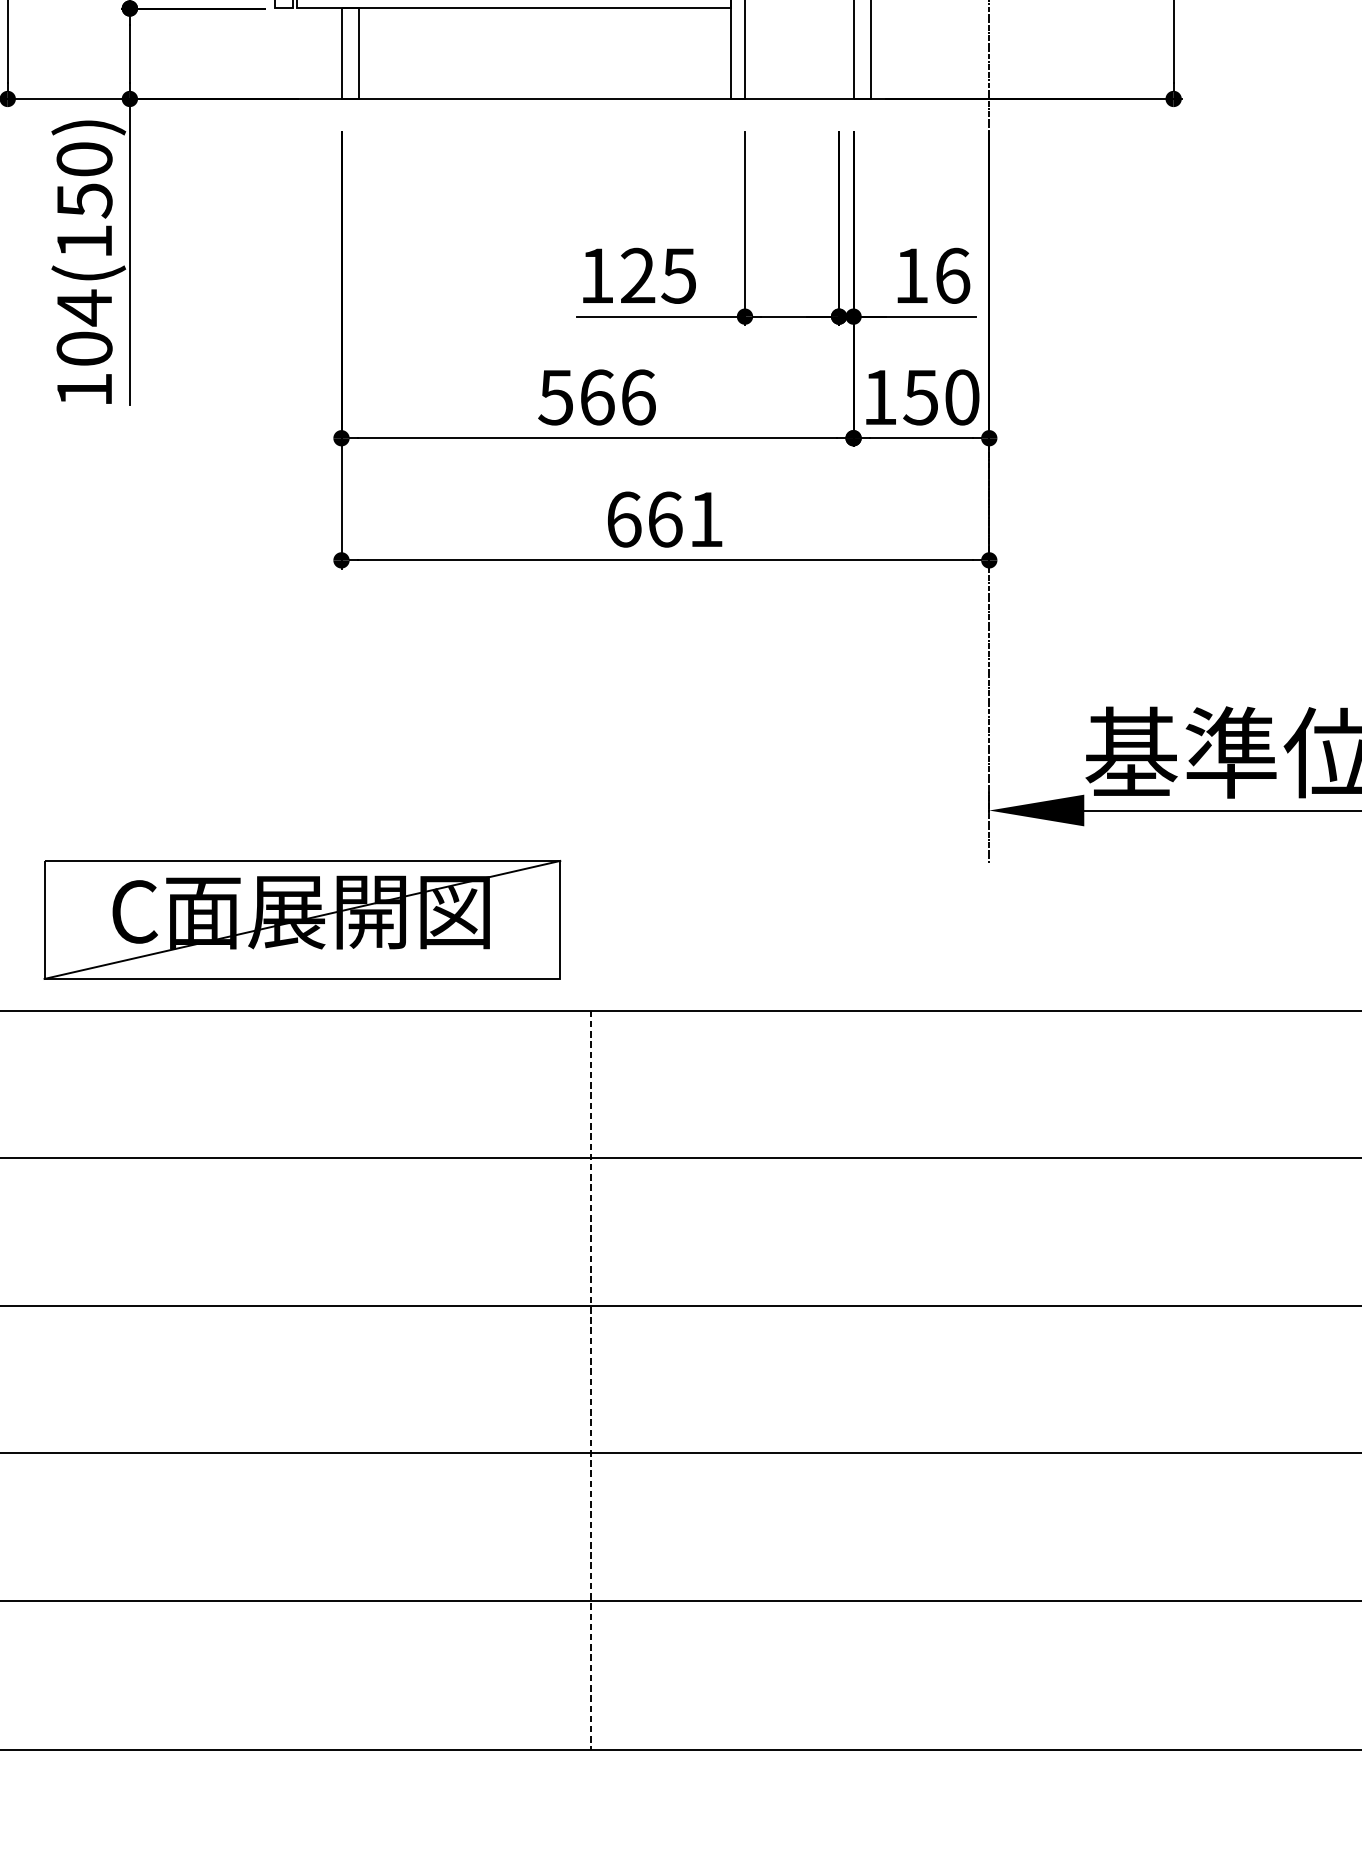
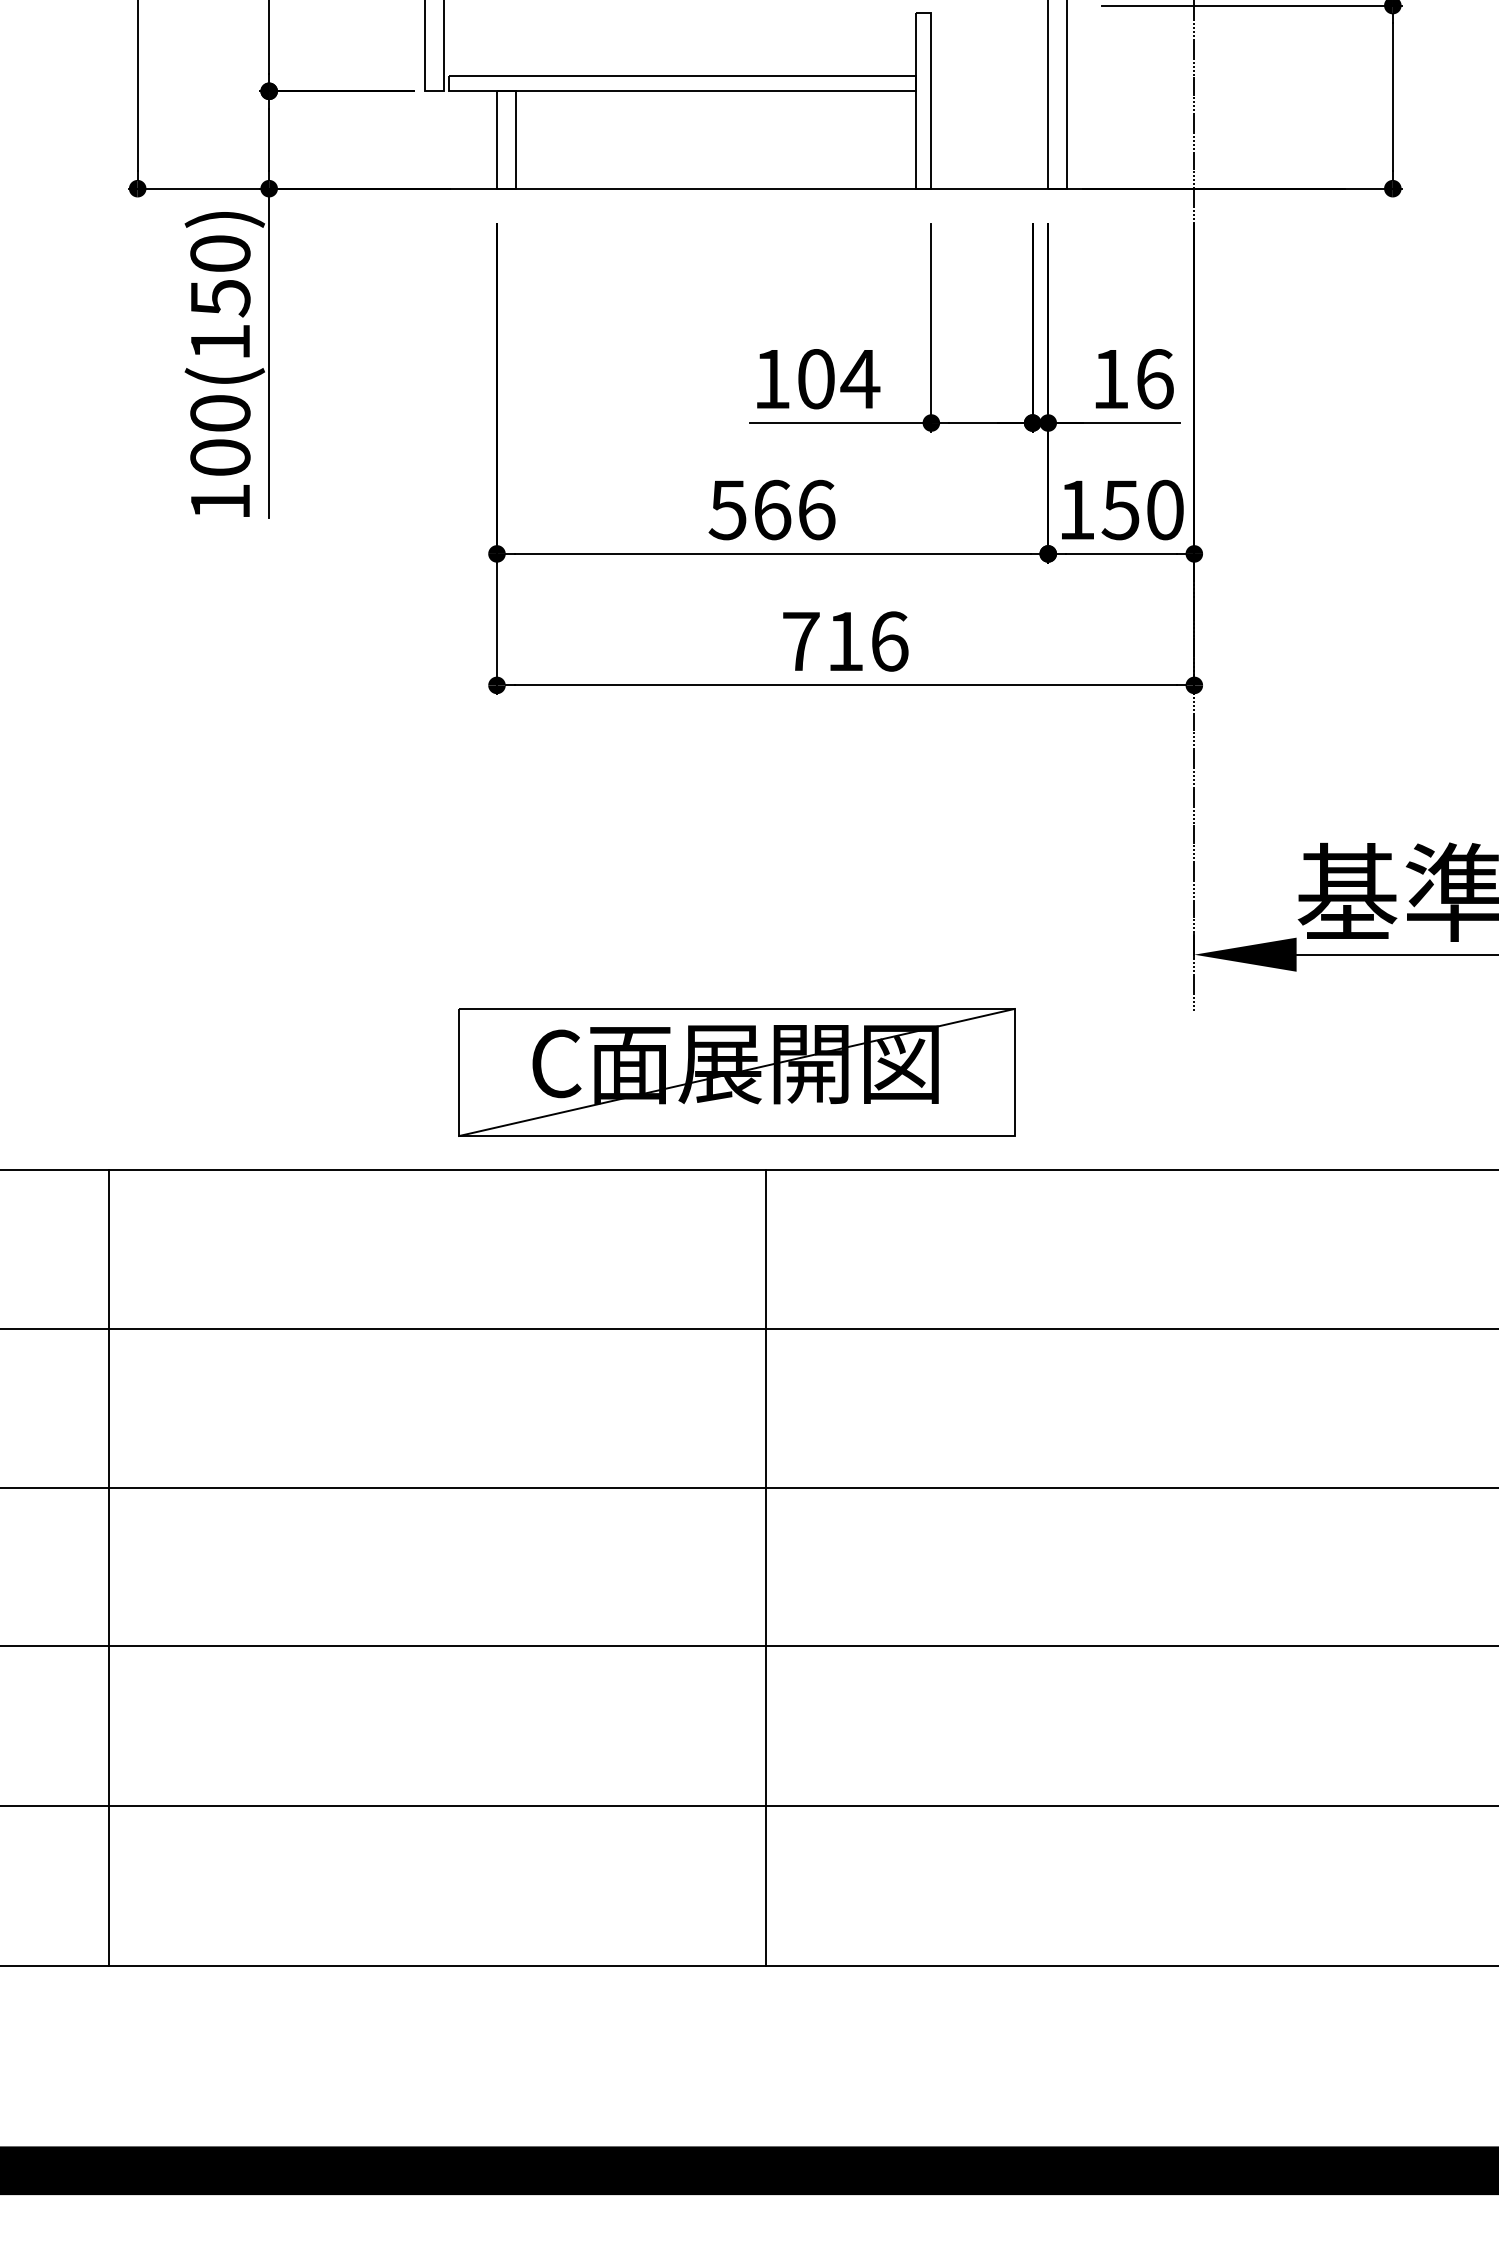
text: (658, 276) -> (838, 379), 125 -> 104
text: (84, 307) -> (220, 413), 104(150) -> 100(150)
text: (665, 519) -> (845, 641), 661 -> 716
part: (302, 919) -> (736, 1072), moved
line: (590, 1380) -> (765, 1568), dashed -> solid

